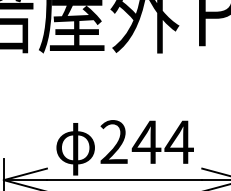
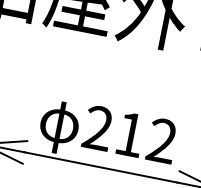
text: (162, 141) -> (145, 136), 244 -> 212

